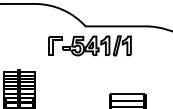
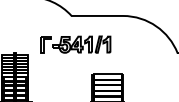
part: (90, 45) -> (75, 44), moved

